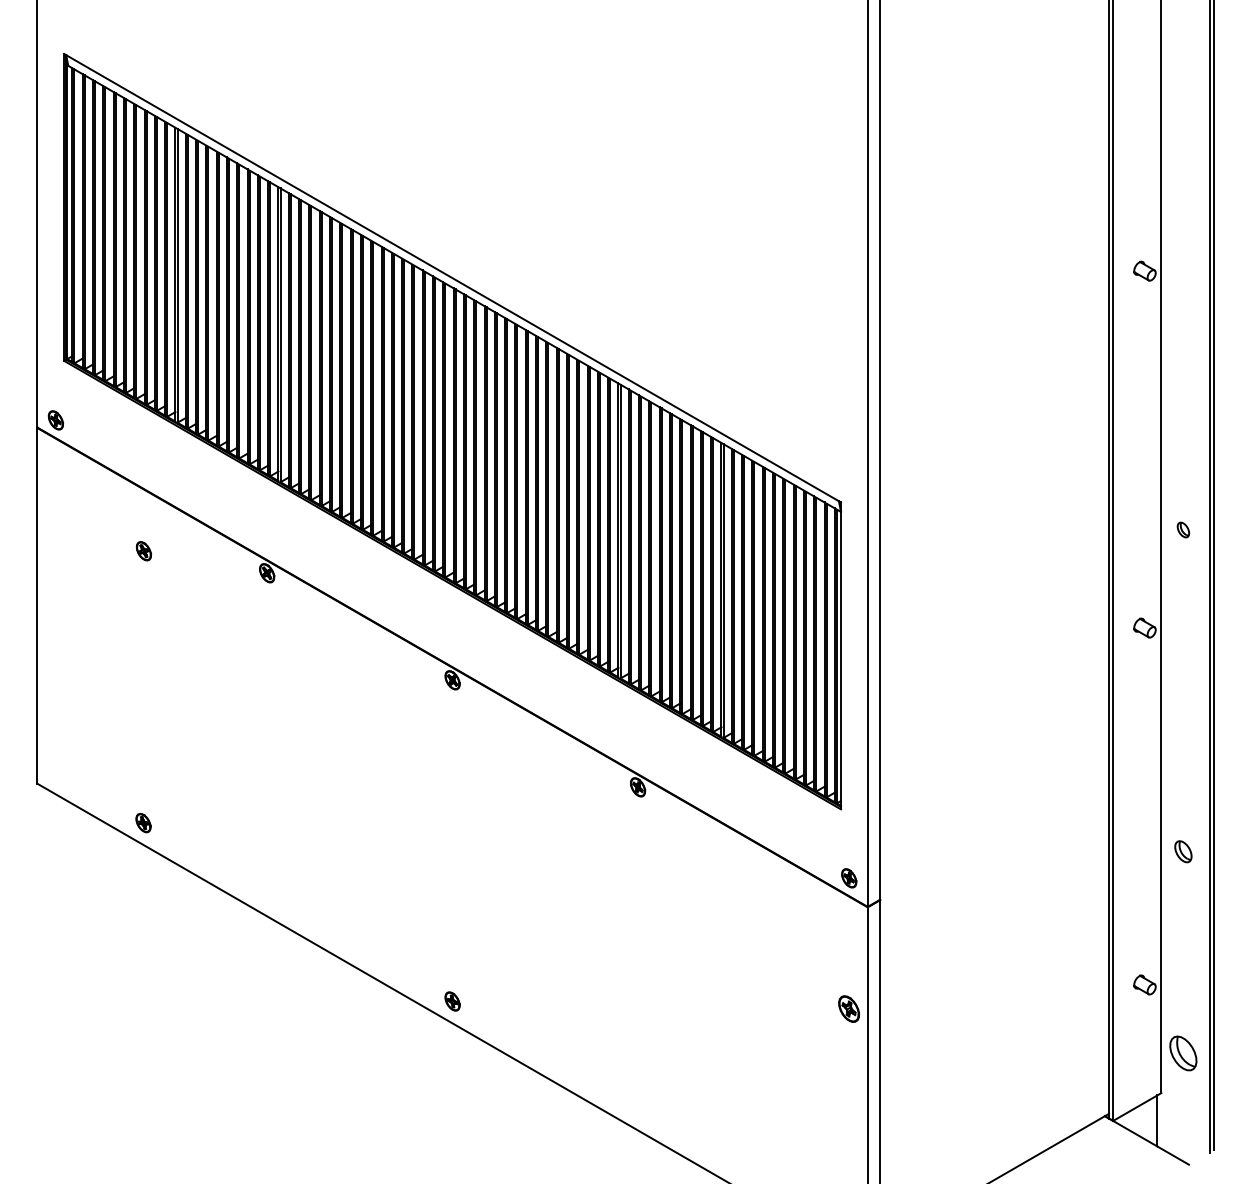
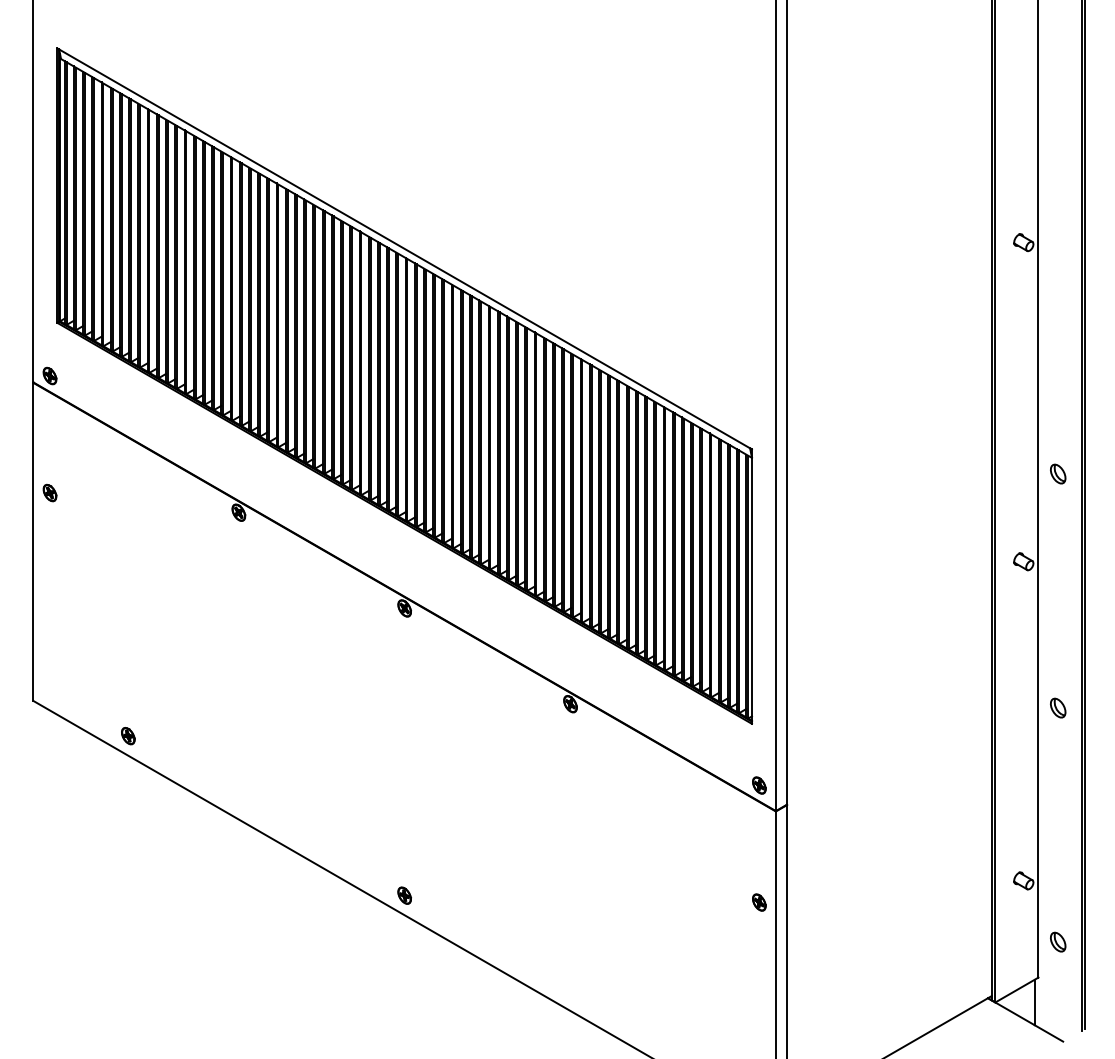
part: (1183, 529) -> (1058, 473), size x1.43
part: (143, 551) -> (49, 493), moved
part: (1183, 851) -> (1058, 707), moved
part: (849, 1009) -> (759, 902), size x0.71
part: (1183, 1053) -> (1058, 942), size x0.62

